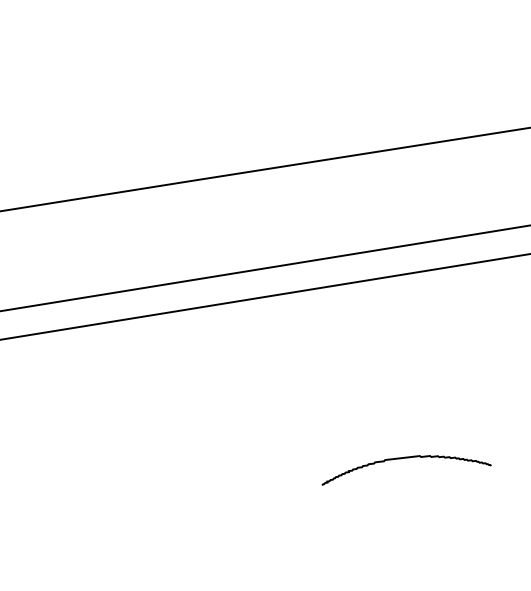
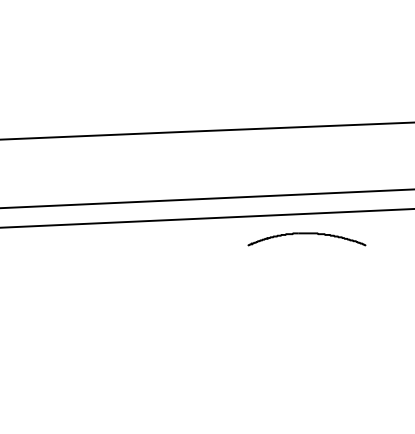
part: (405, 466) -> (306, 239), moved

